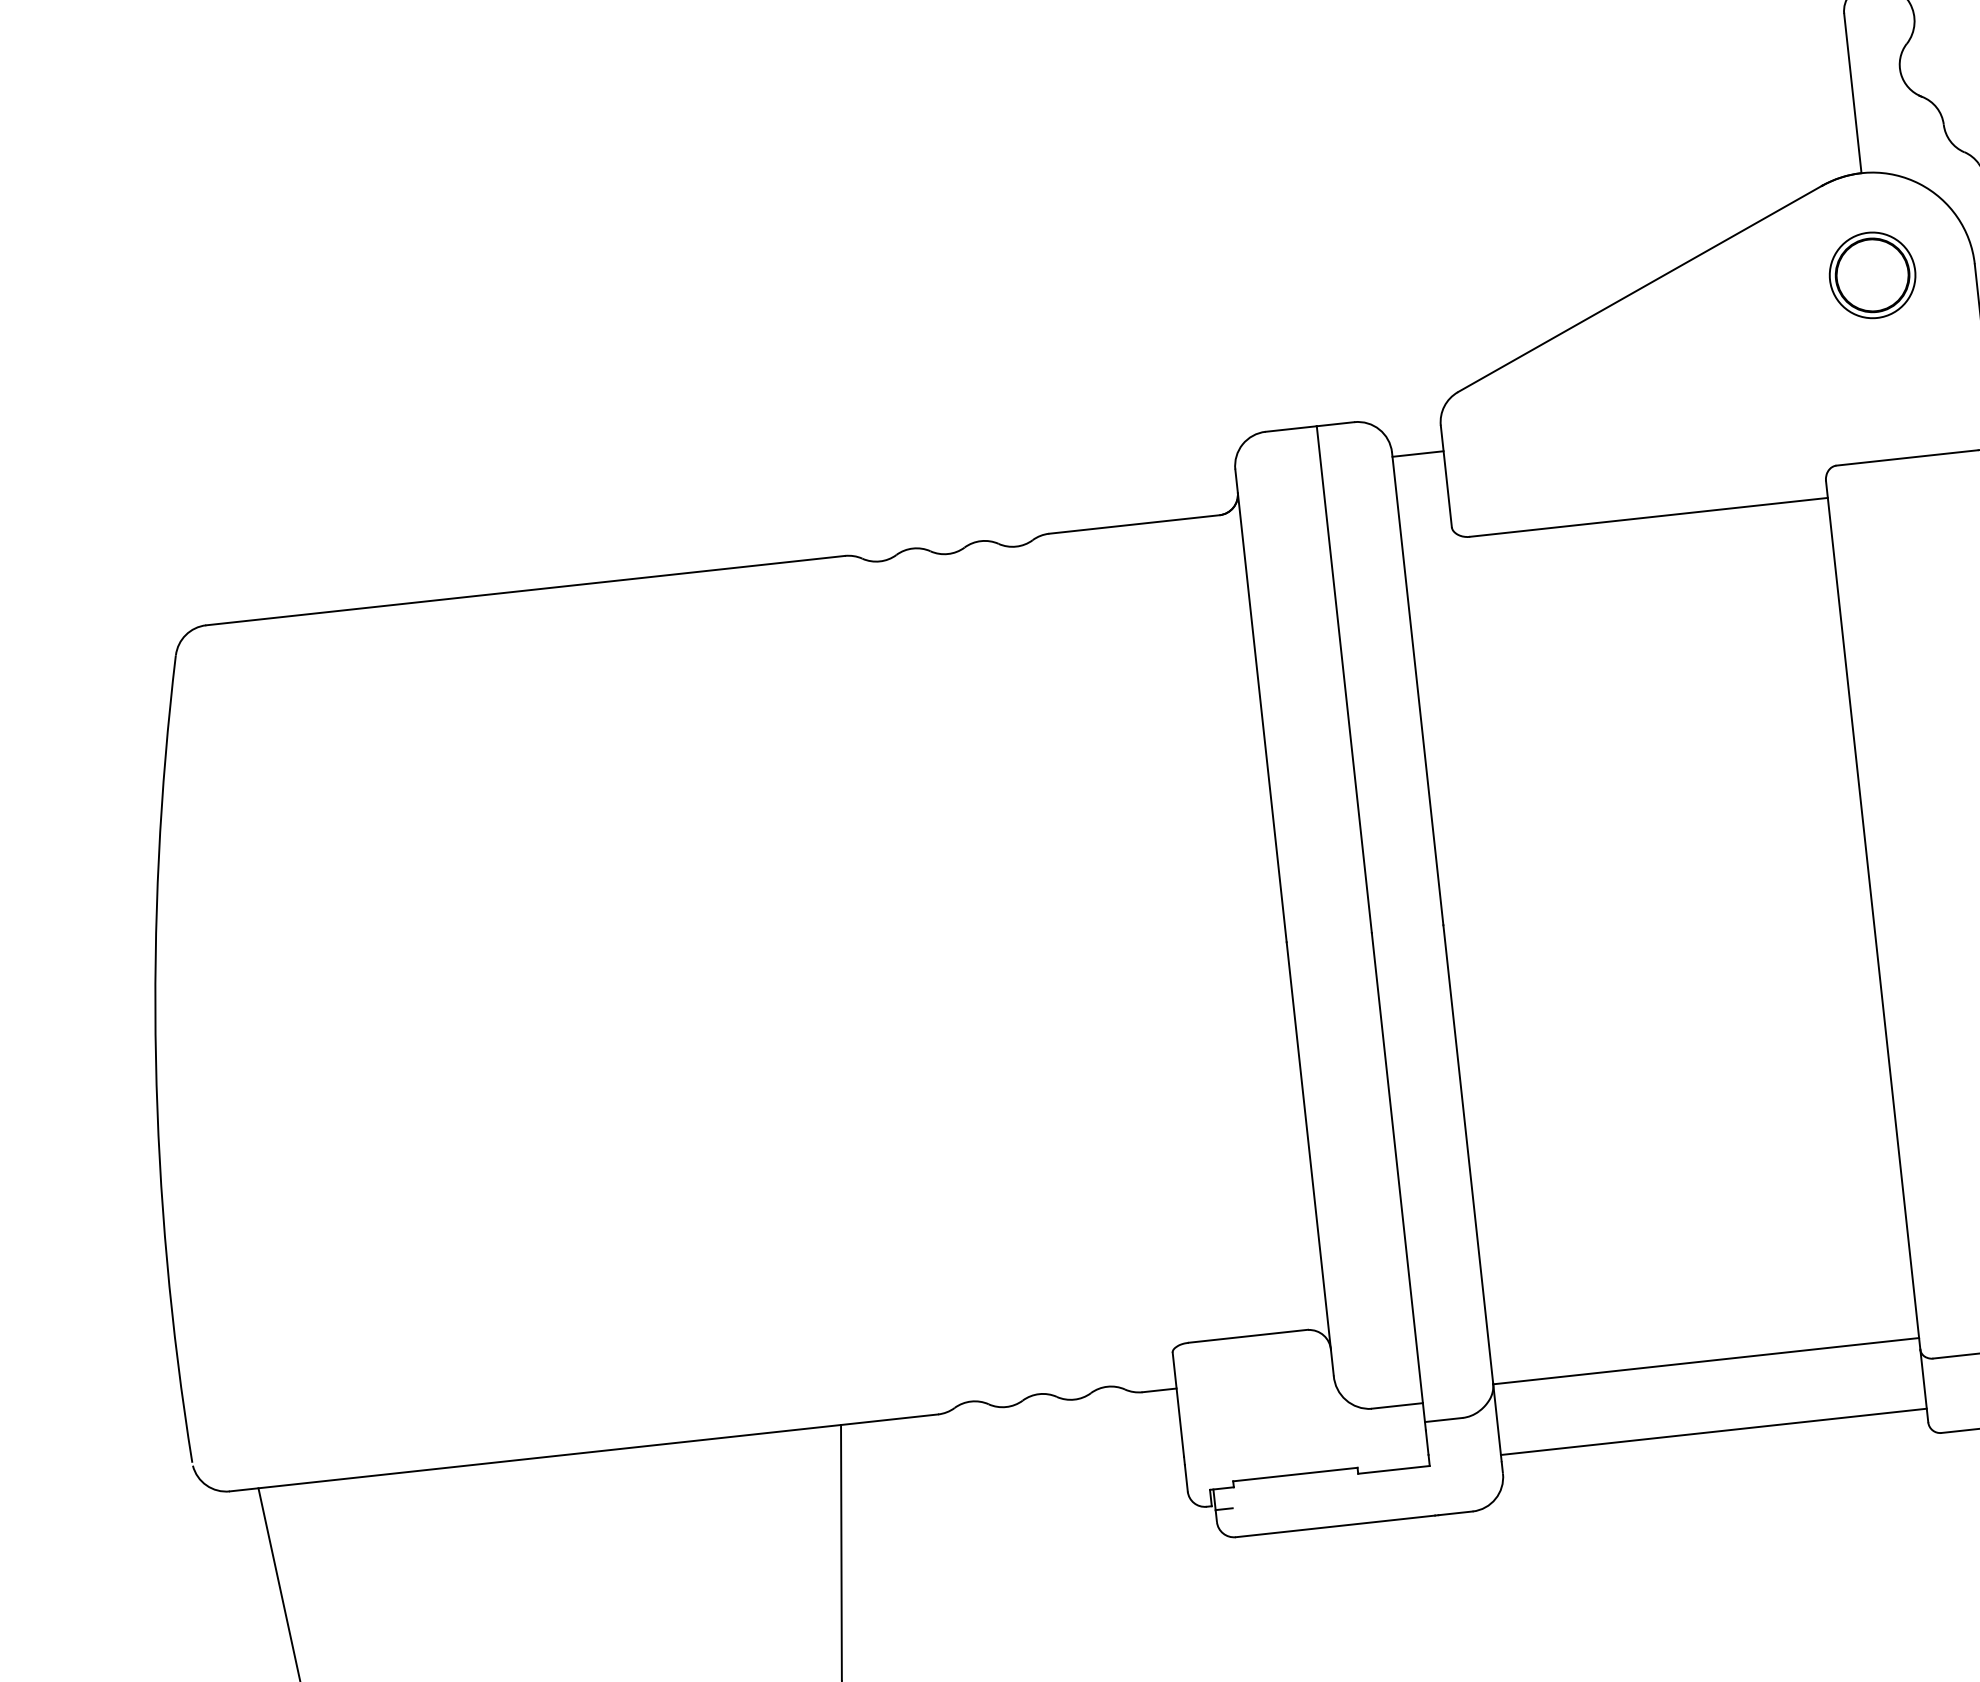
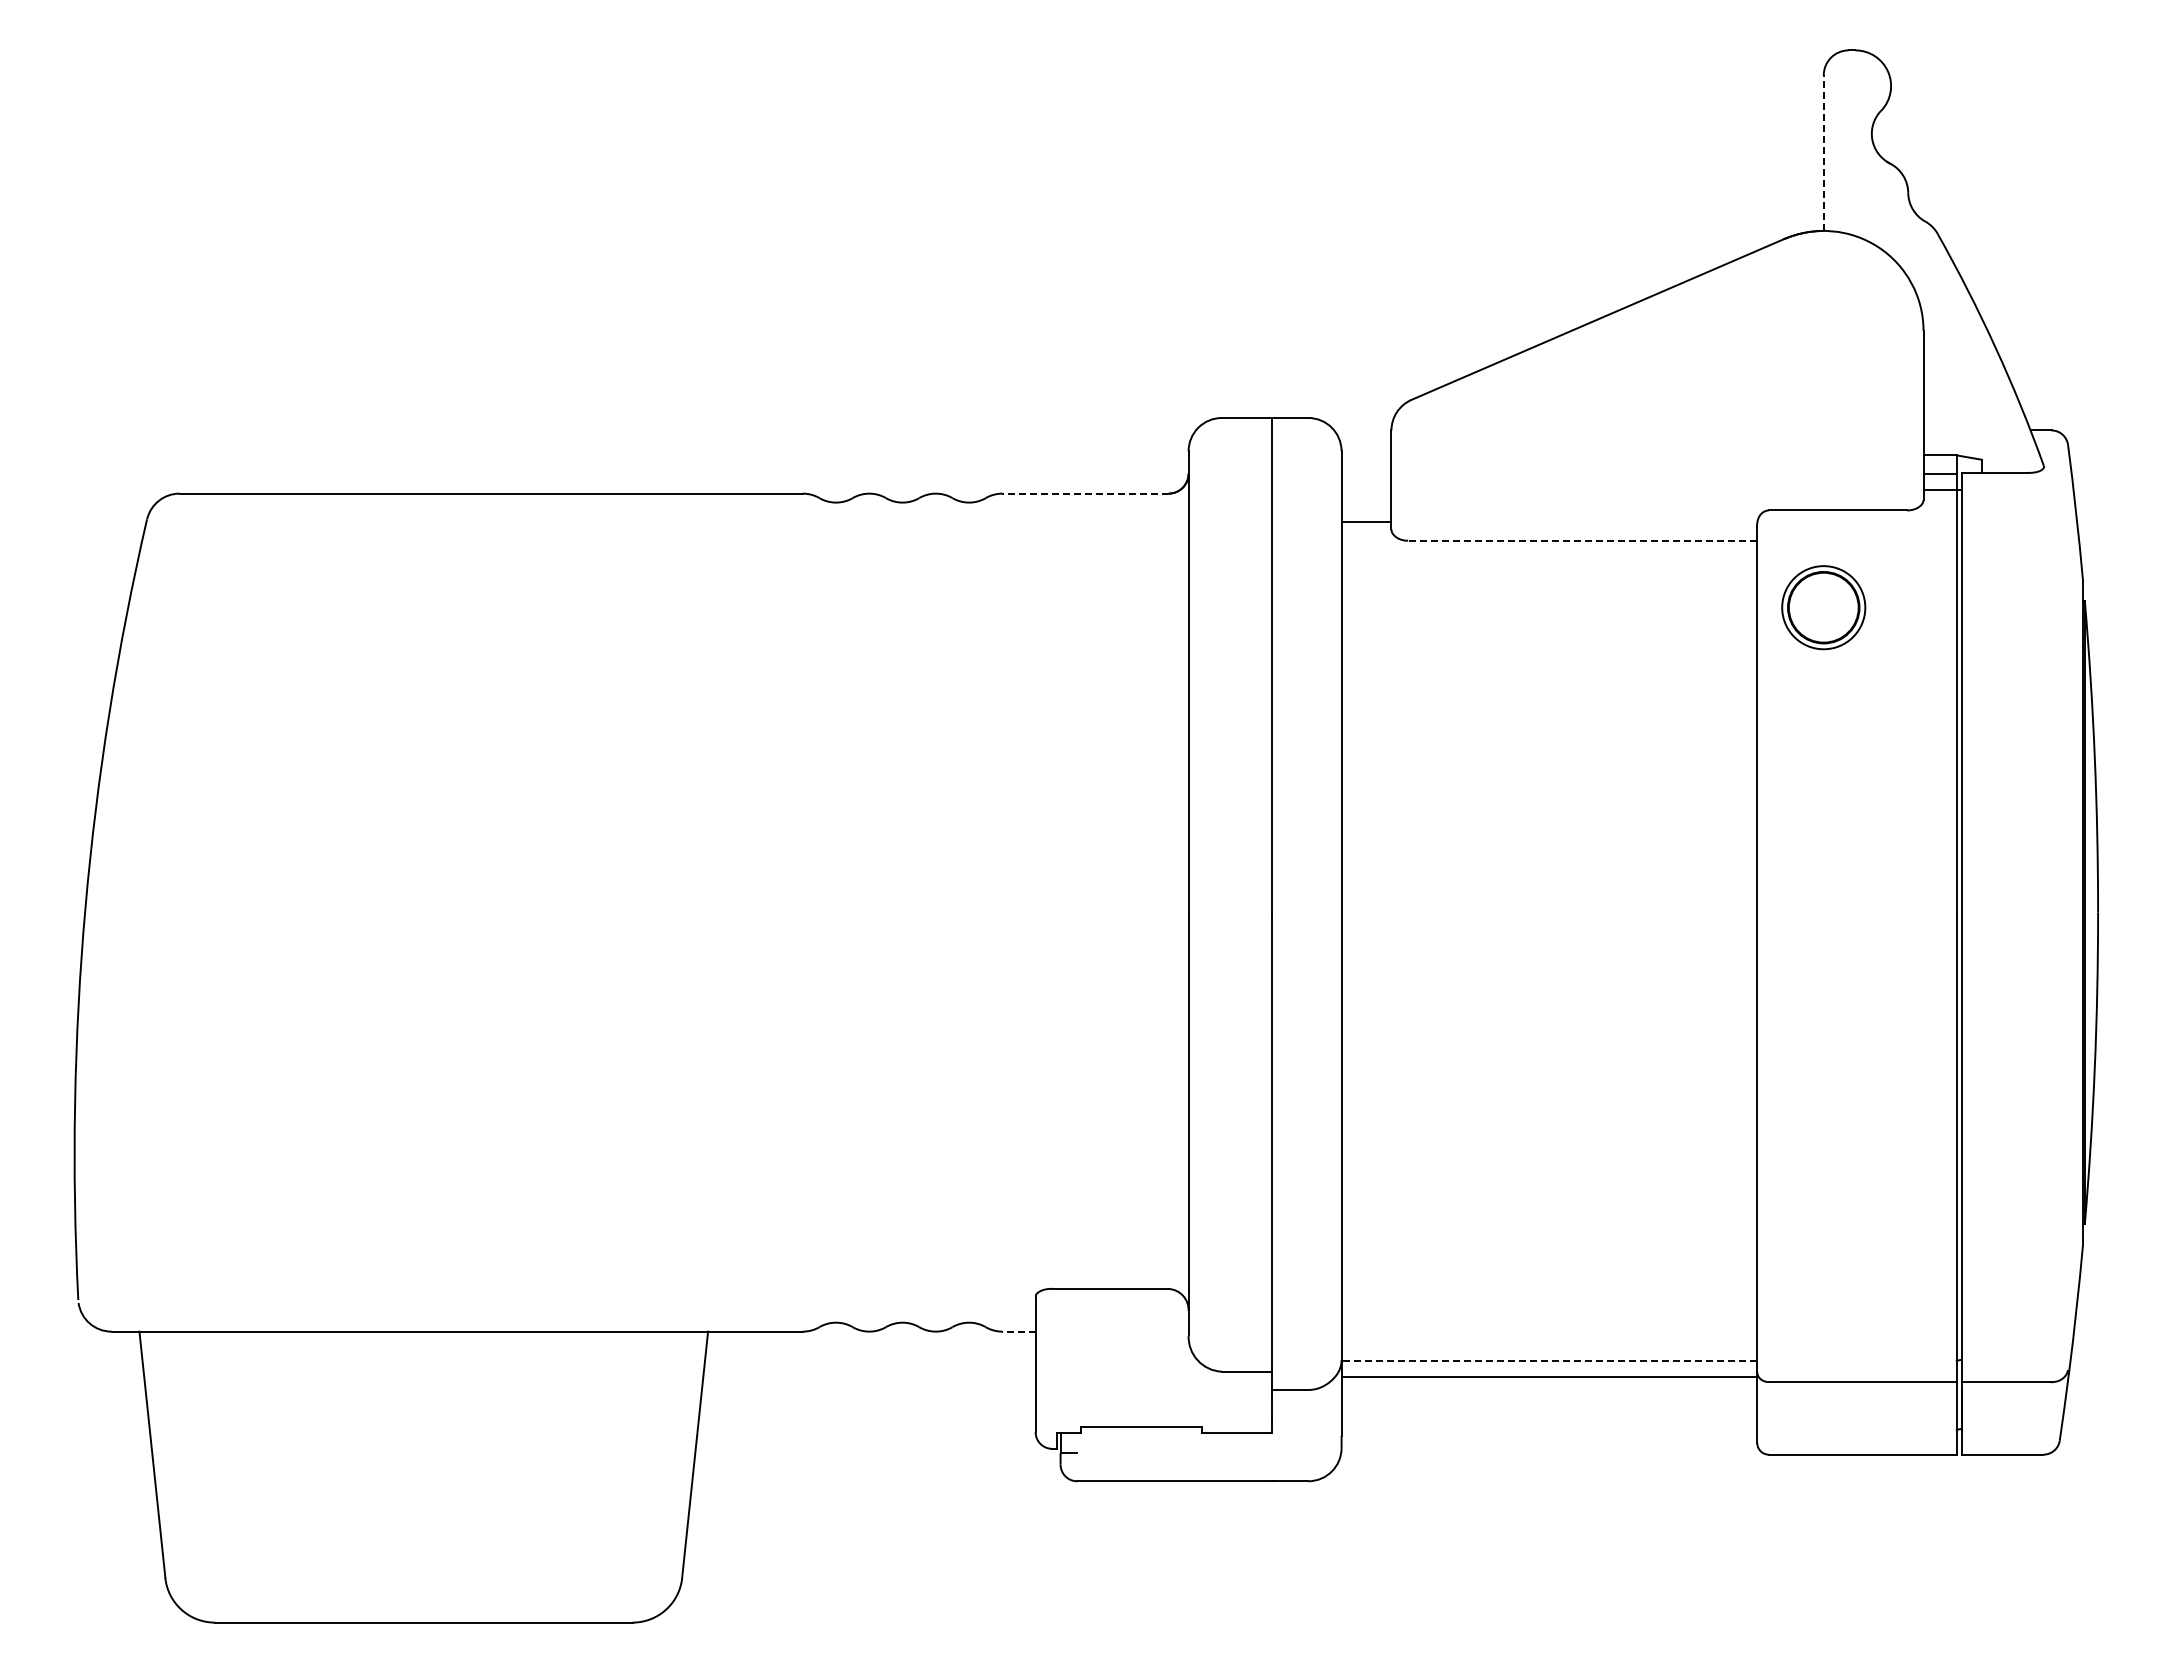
line: (1852, 93) -> (1823, 153), solid -> dashed
part: (1872, 275) -> (1823, 607), moved
line: (1418, 454) -> (1366, 522), moved
line: (1648, 517) -> (1582, 540), solid -> dashed
line: (1134, 524) -> (1085, 493), solid -> dashed
line: (1706, 1360) -> (1549, 1360), solid -> dashed
line: (1160, 1390) -> (1019, 1331), solid -> dashed
line: (1713, 1431) -> (1549, 1376), moved

